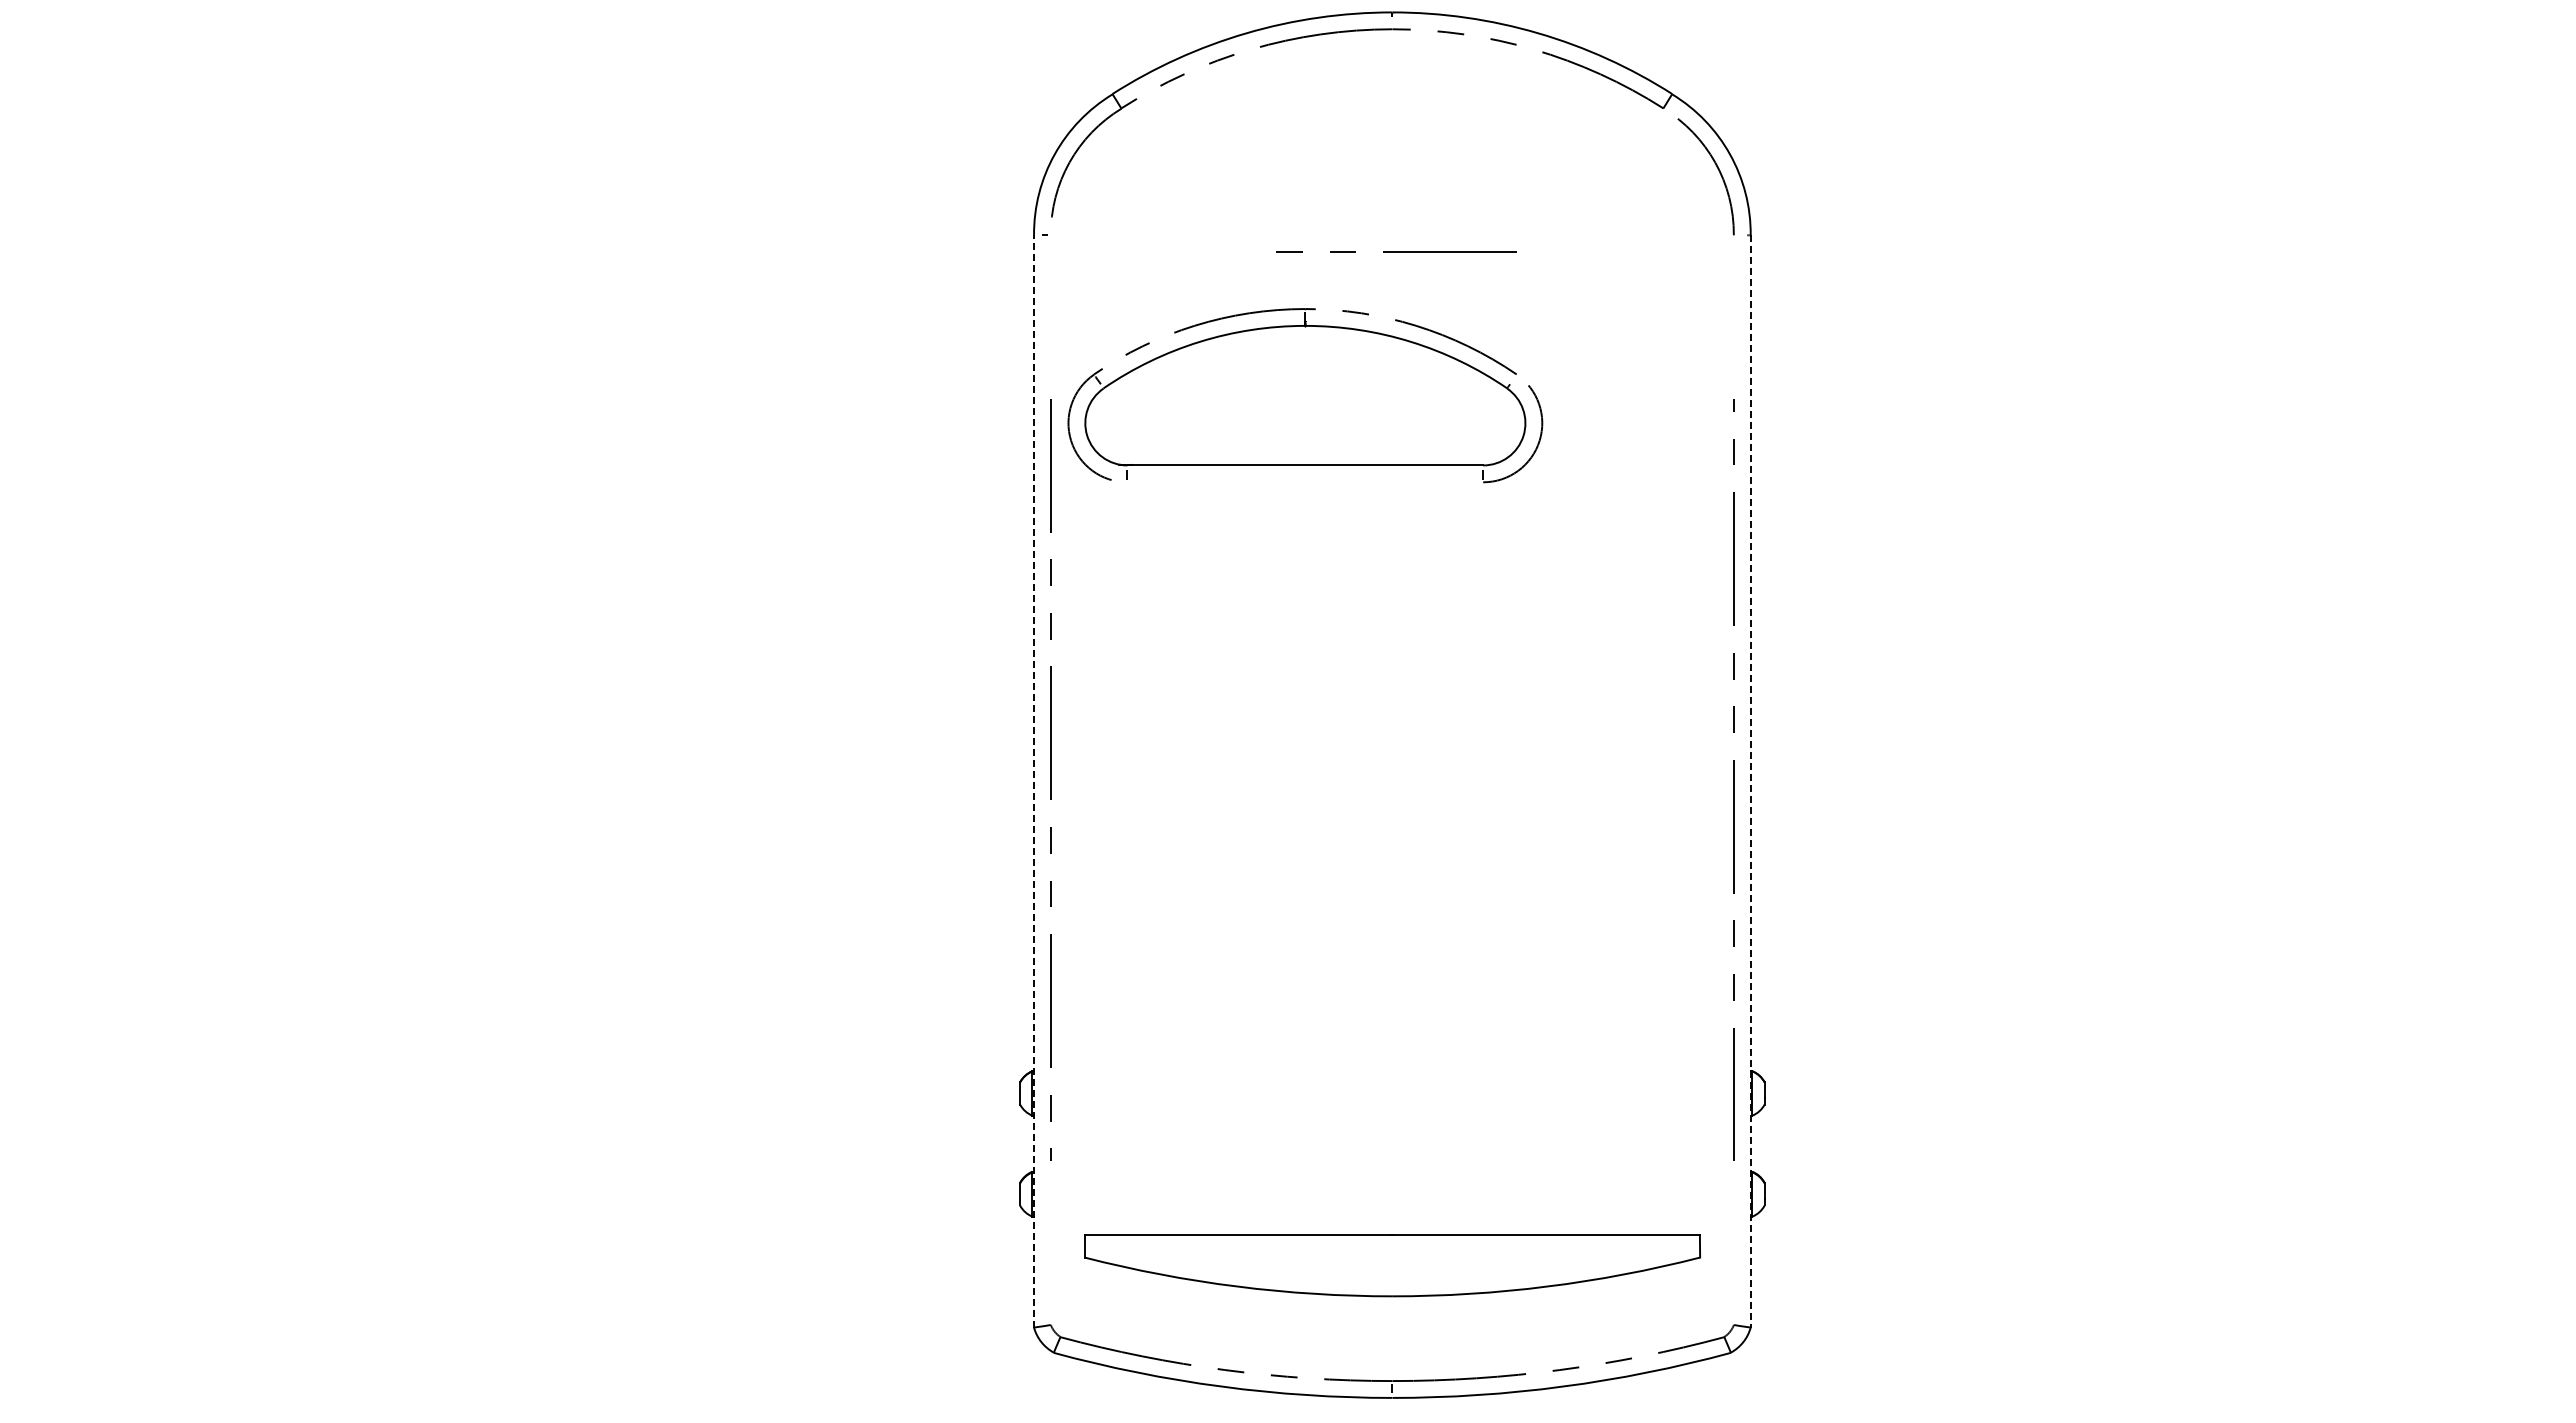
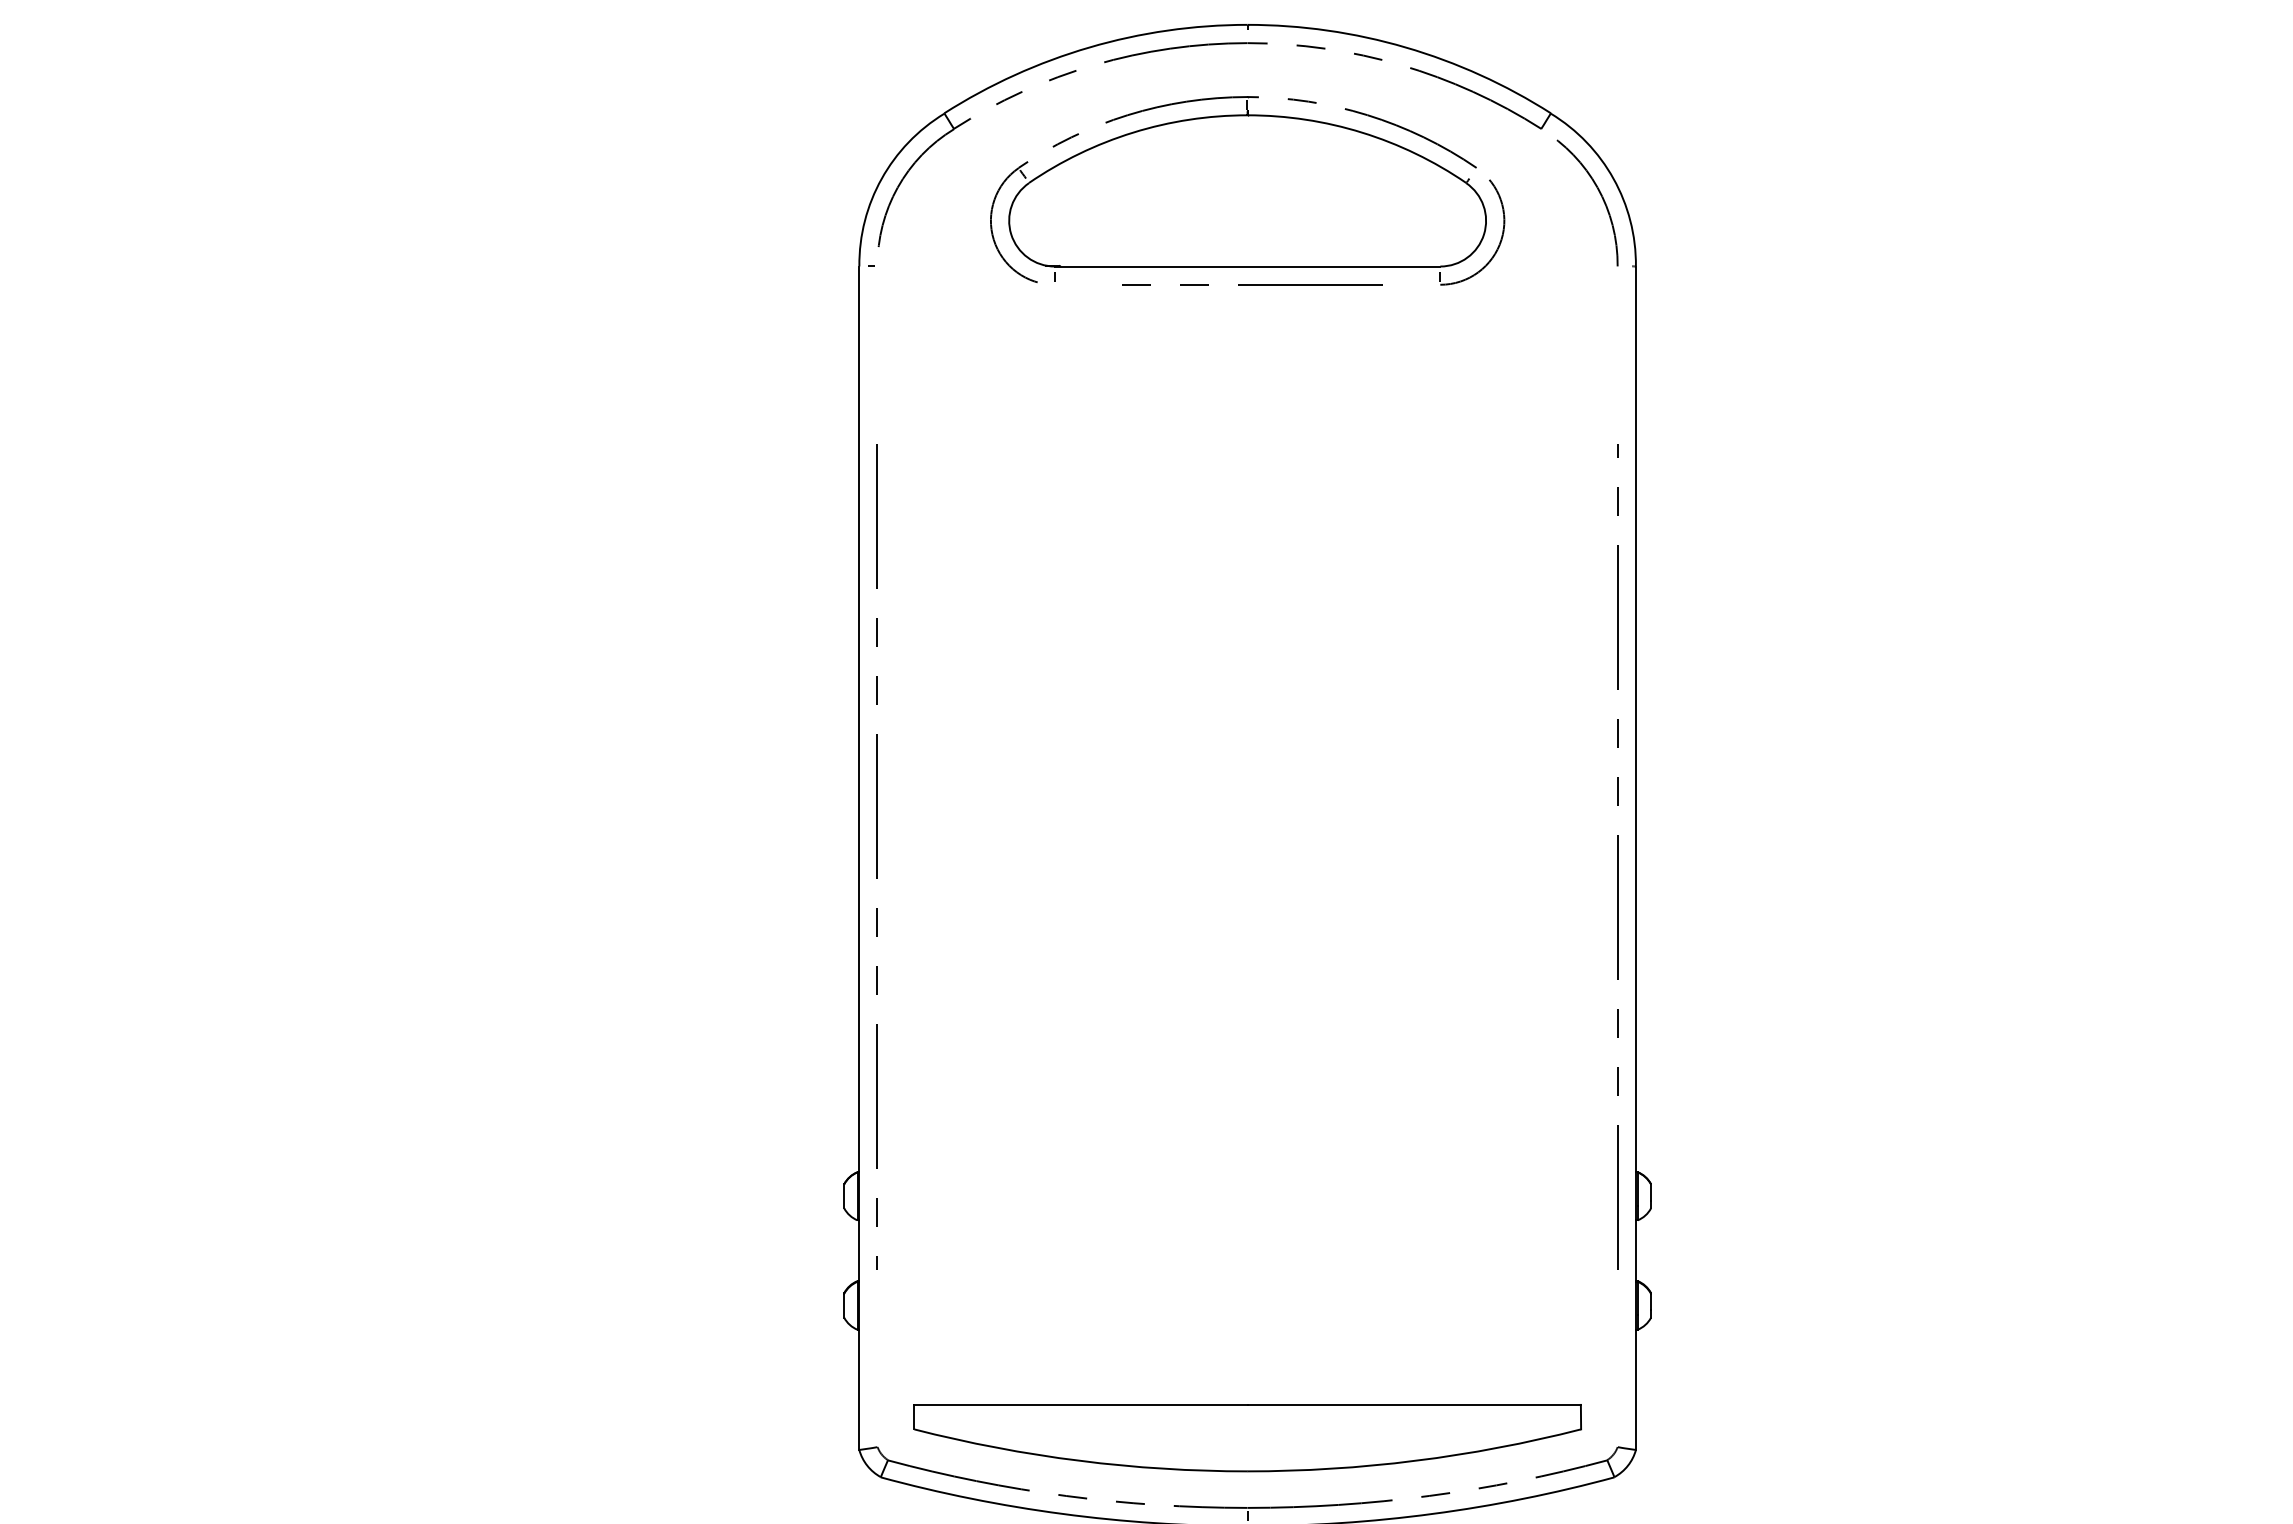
part: (1305, 395) -> (1247, 190), moved
line: (1033, 780) -> (858, 857), dashed -> solid
line: (1750, 781) -> (1635, 858), dashed -> solid
part: (1392, 1265) -> (1247, 1437), moved

